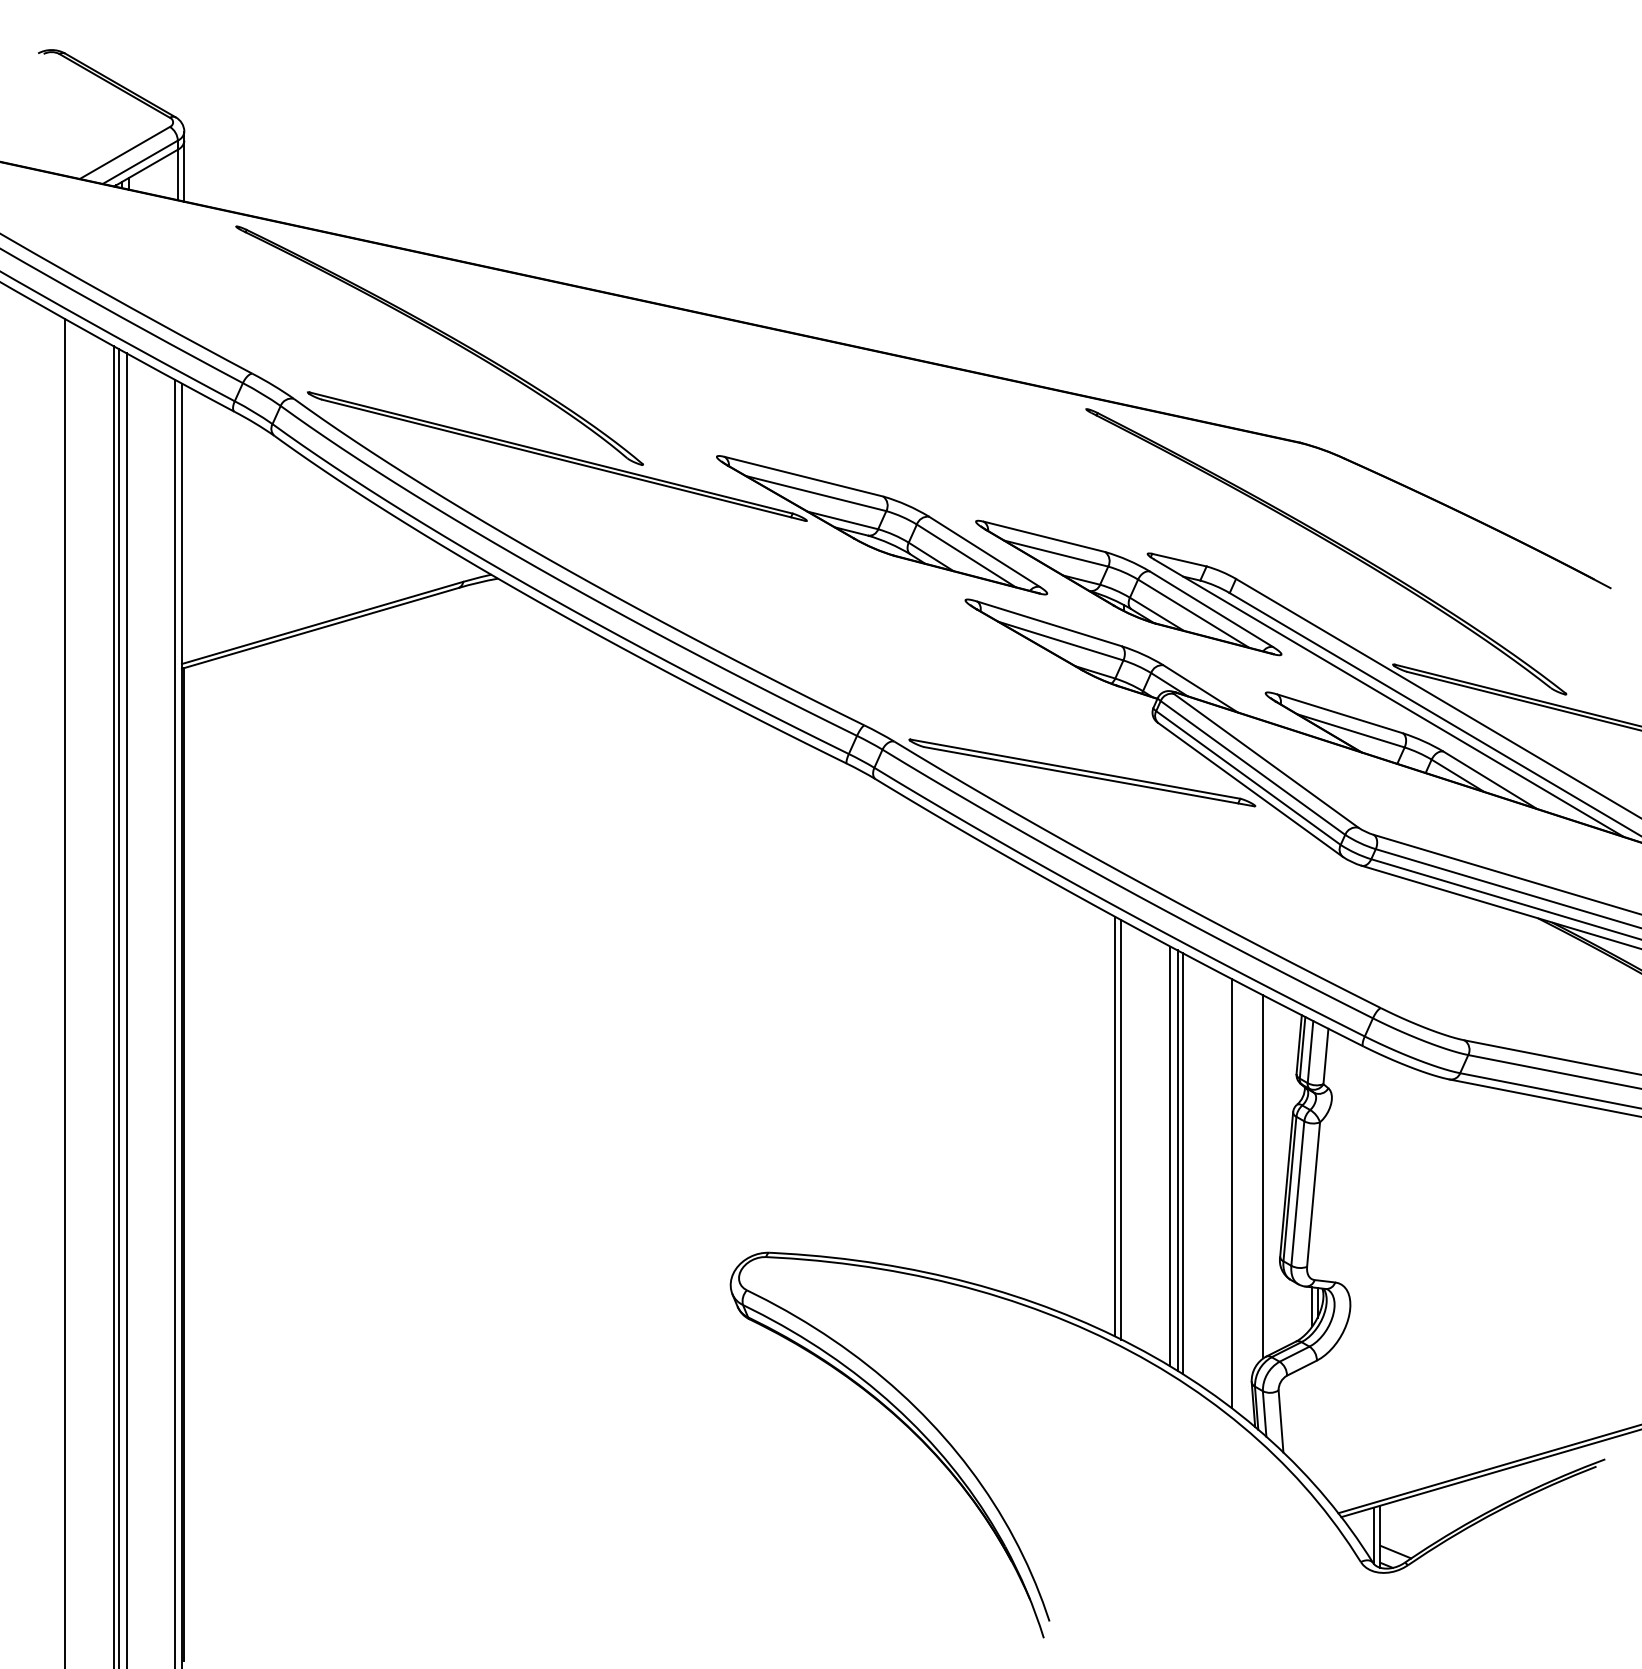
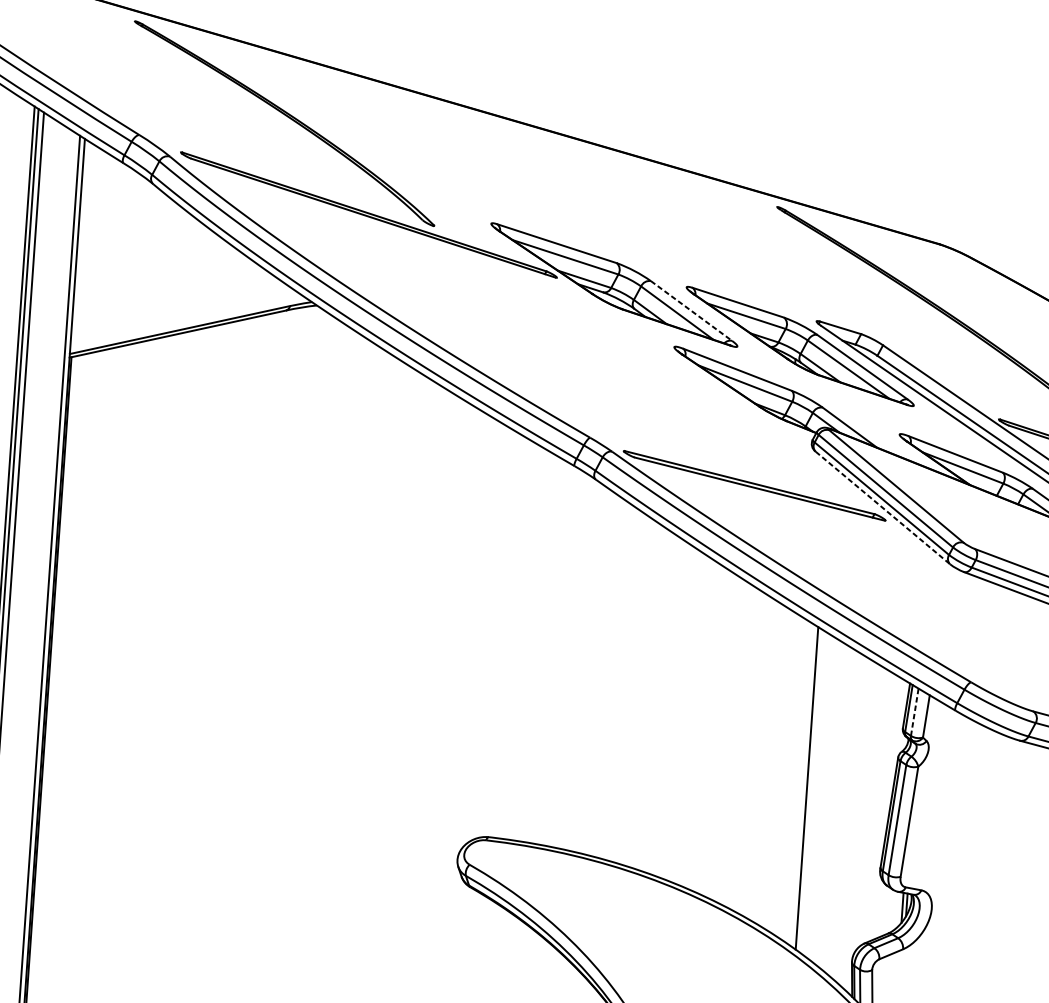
line: (984, 551) -> (691, 310), solid -> dashed
line: (1250, 790) -> (882, 508), solid -> dashed
line: (1310, 1051) -> (914, 711), solid -> dashed
line: (1114, 1126) -> (760, 758), removed
line: (1121, 1129) -> (765, 761), removed
line: (1170, 1156) -> (801, 784), removed
line: (1182, 1163) -> (810, 790), removed
line: (1263, 1176) -> (872, 805), removed
line: (1231, 1193) -> (846, 816), removed

